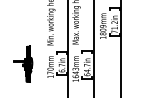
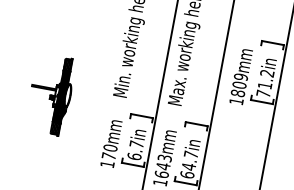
part: (23, 63) -> (51, 93), moved

